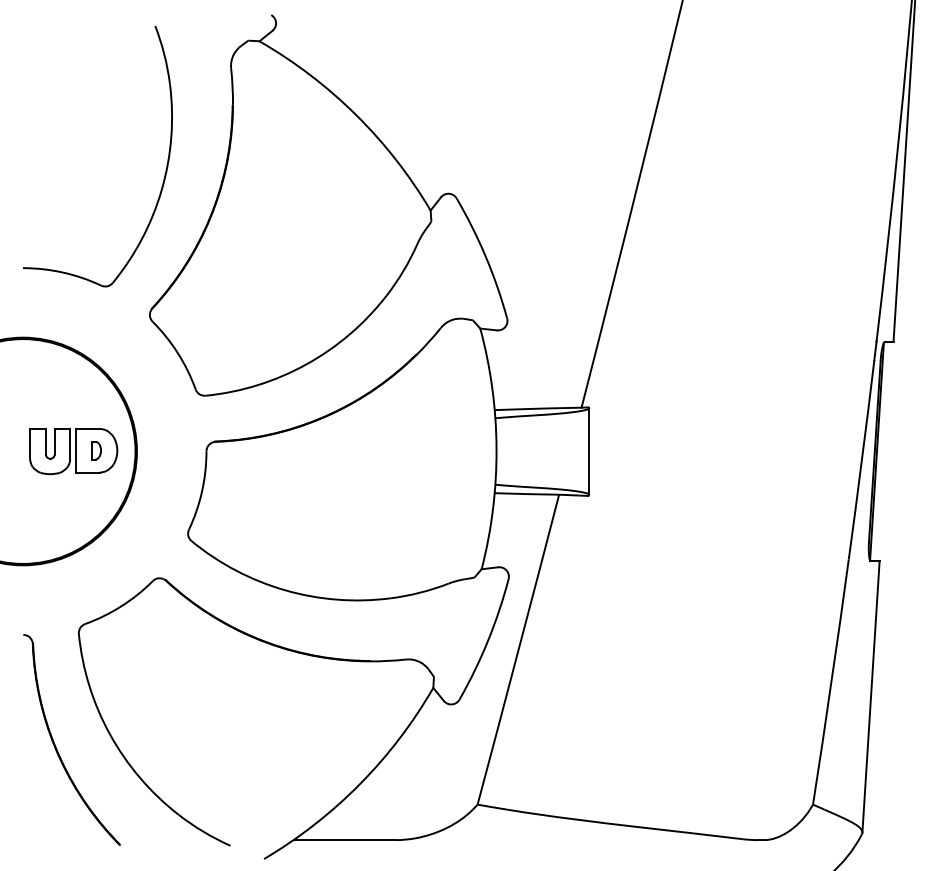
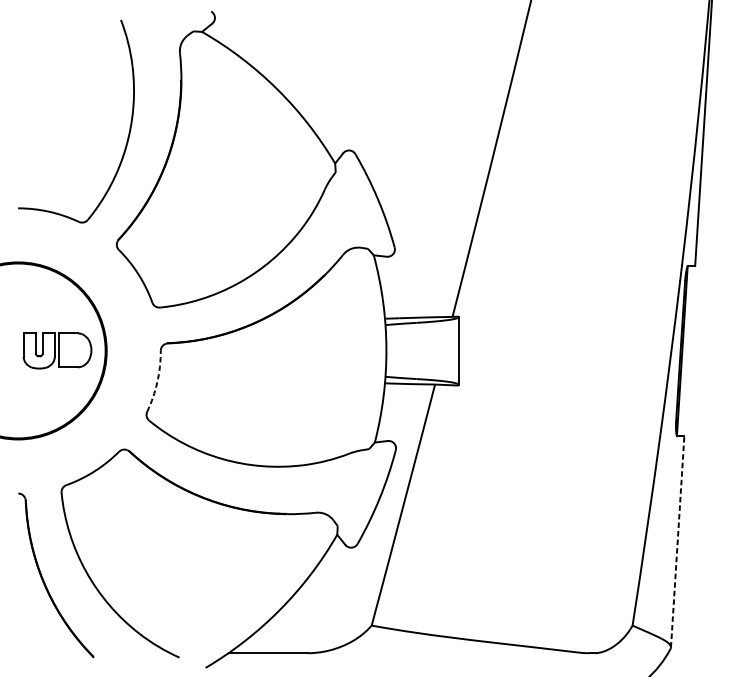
part: (96, 450) -> (75, 350), removed
arc: (202, 491) -> (157, 382), solid -> dashed
line: (871, 696) -> (678, 541), solid -> dashed

